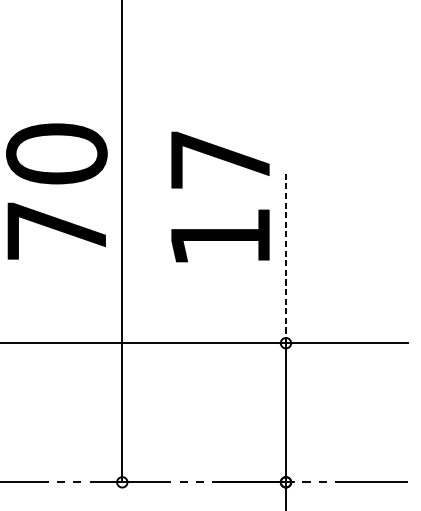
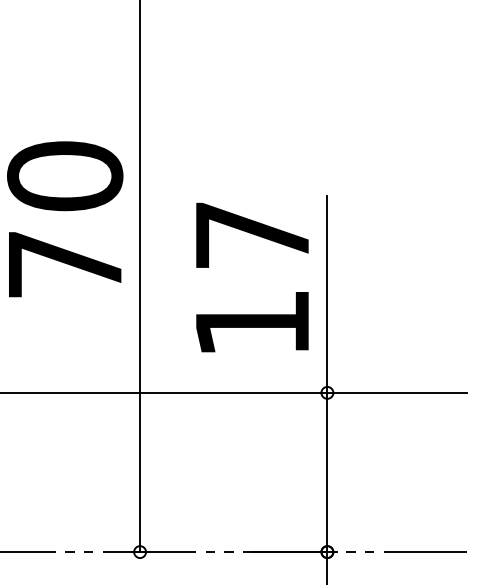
text: (220, 196) -> (252, 277), moved
line: (286, 257) -> (327, 294), dashed -> solid

